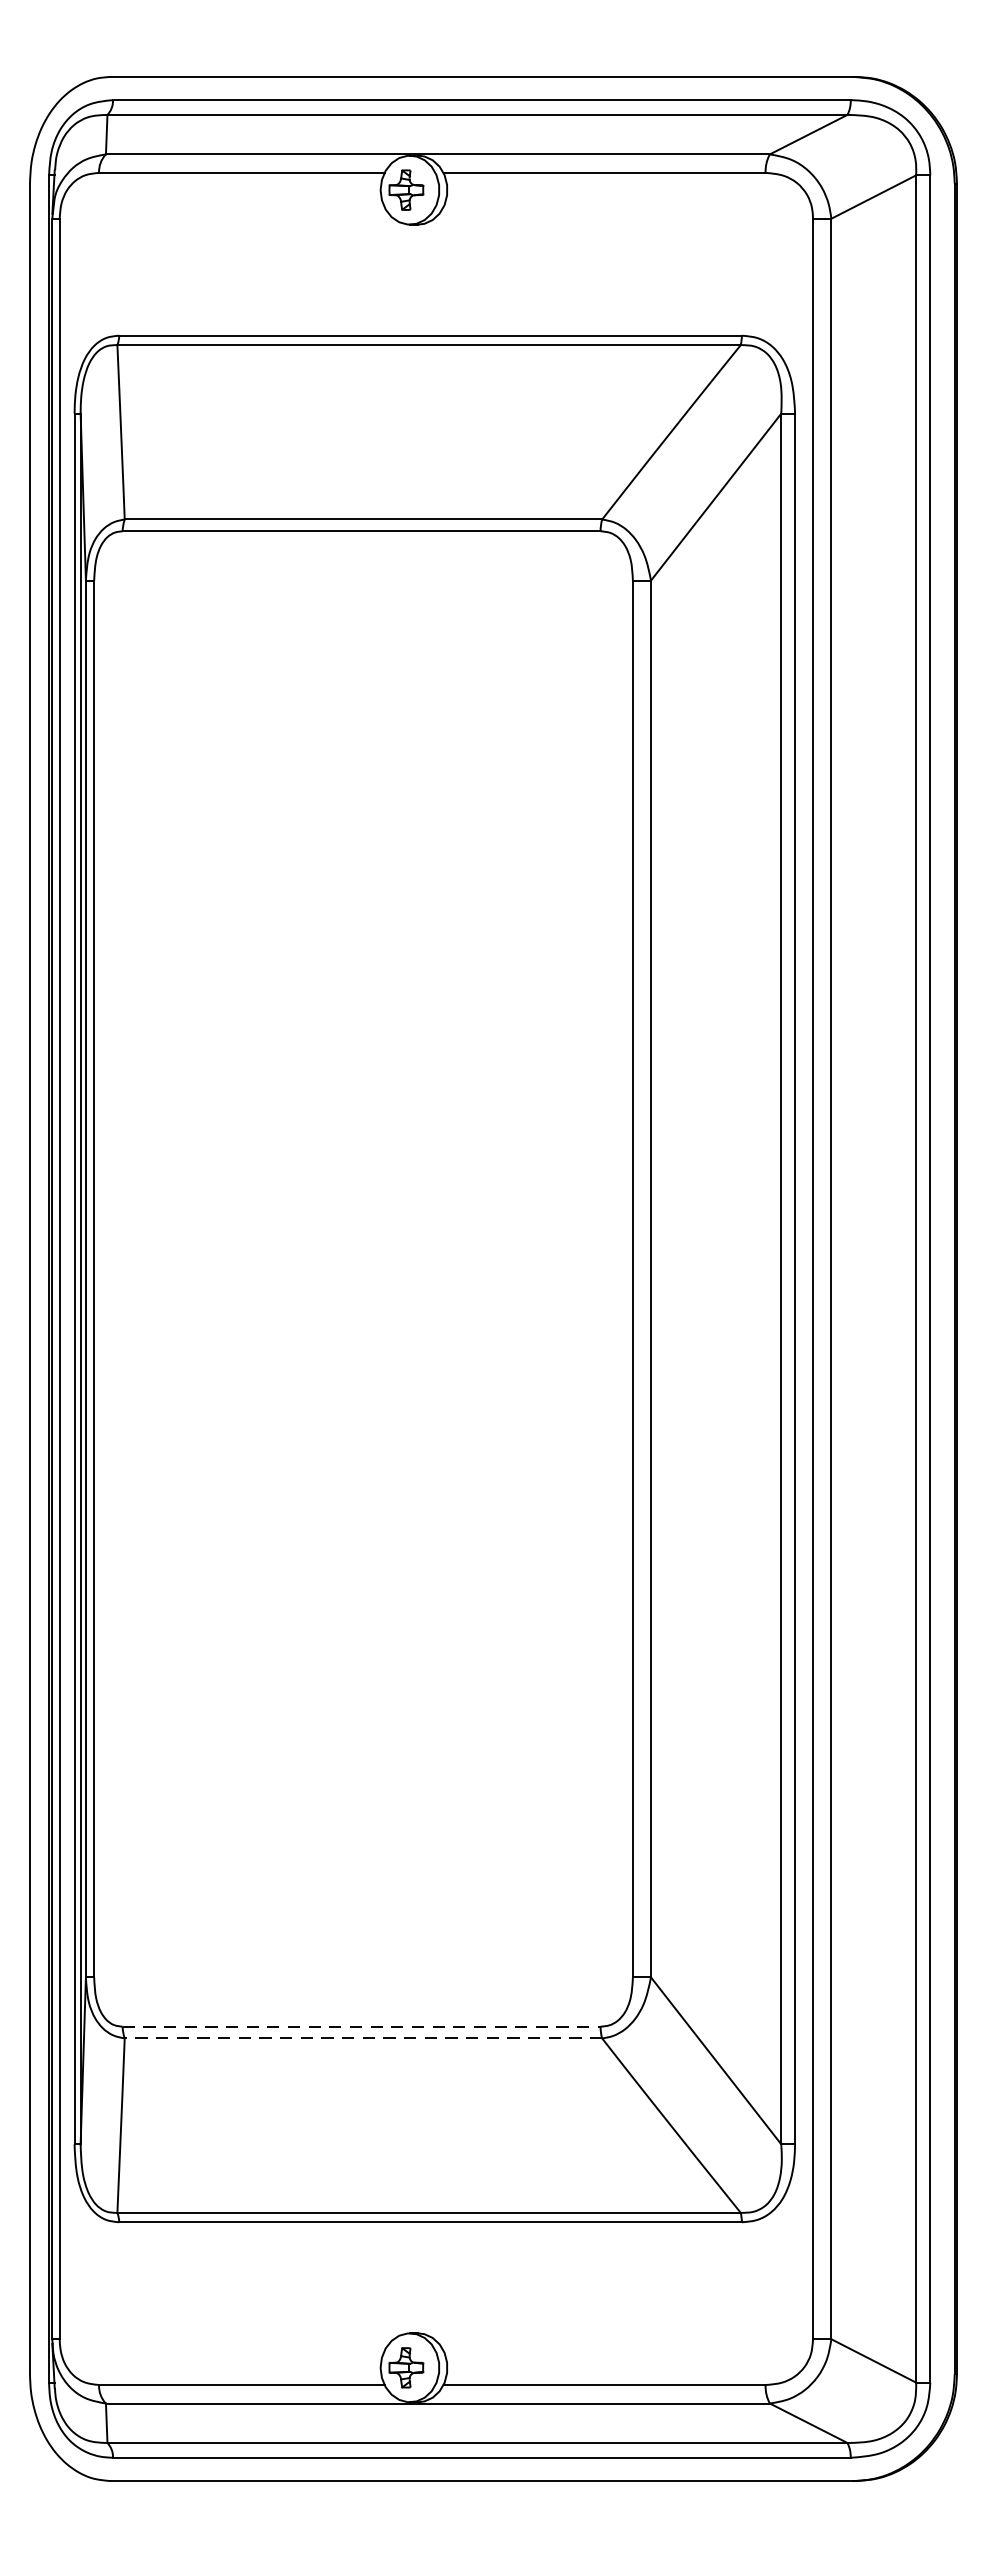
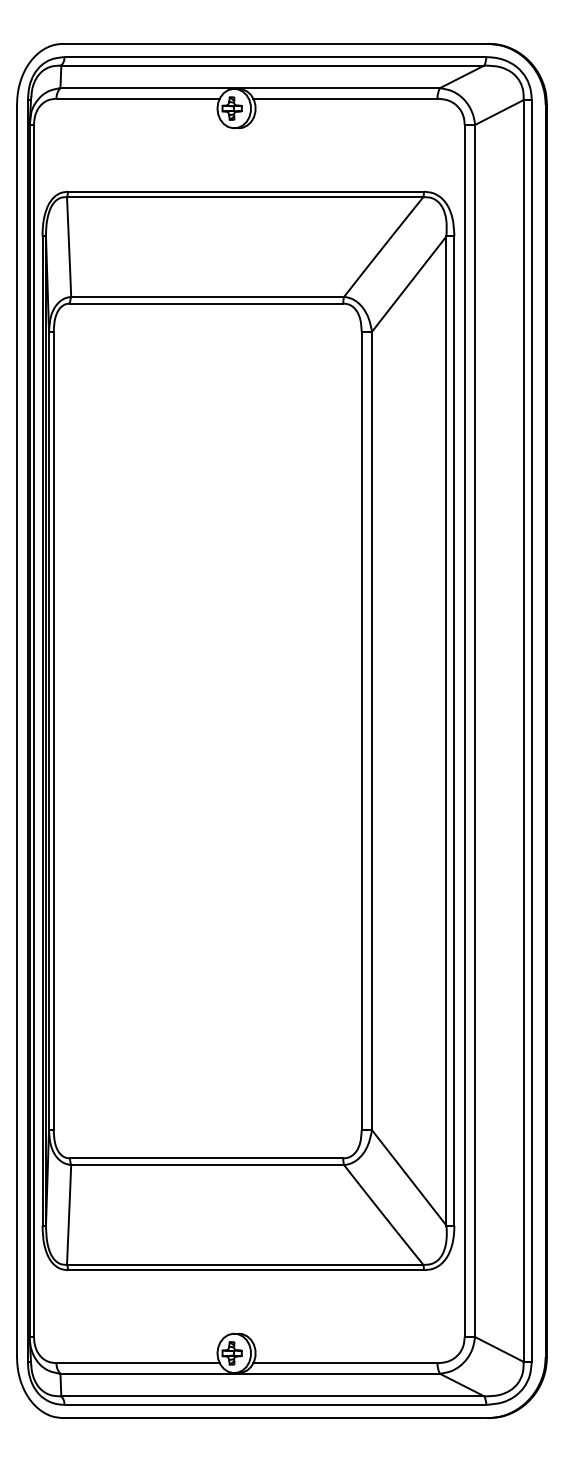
line: (361, 2026) -> (206, 1158), dashed -> solid
line: (363, 2039) -> (207, 1165), dashed -> solid

